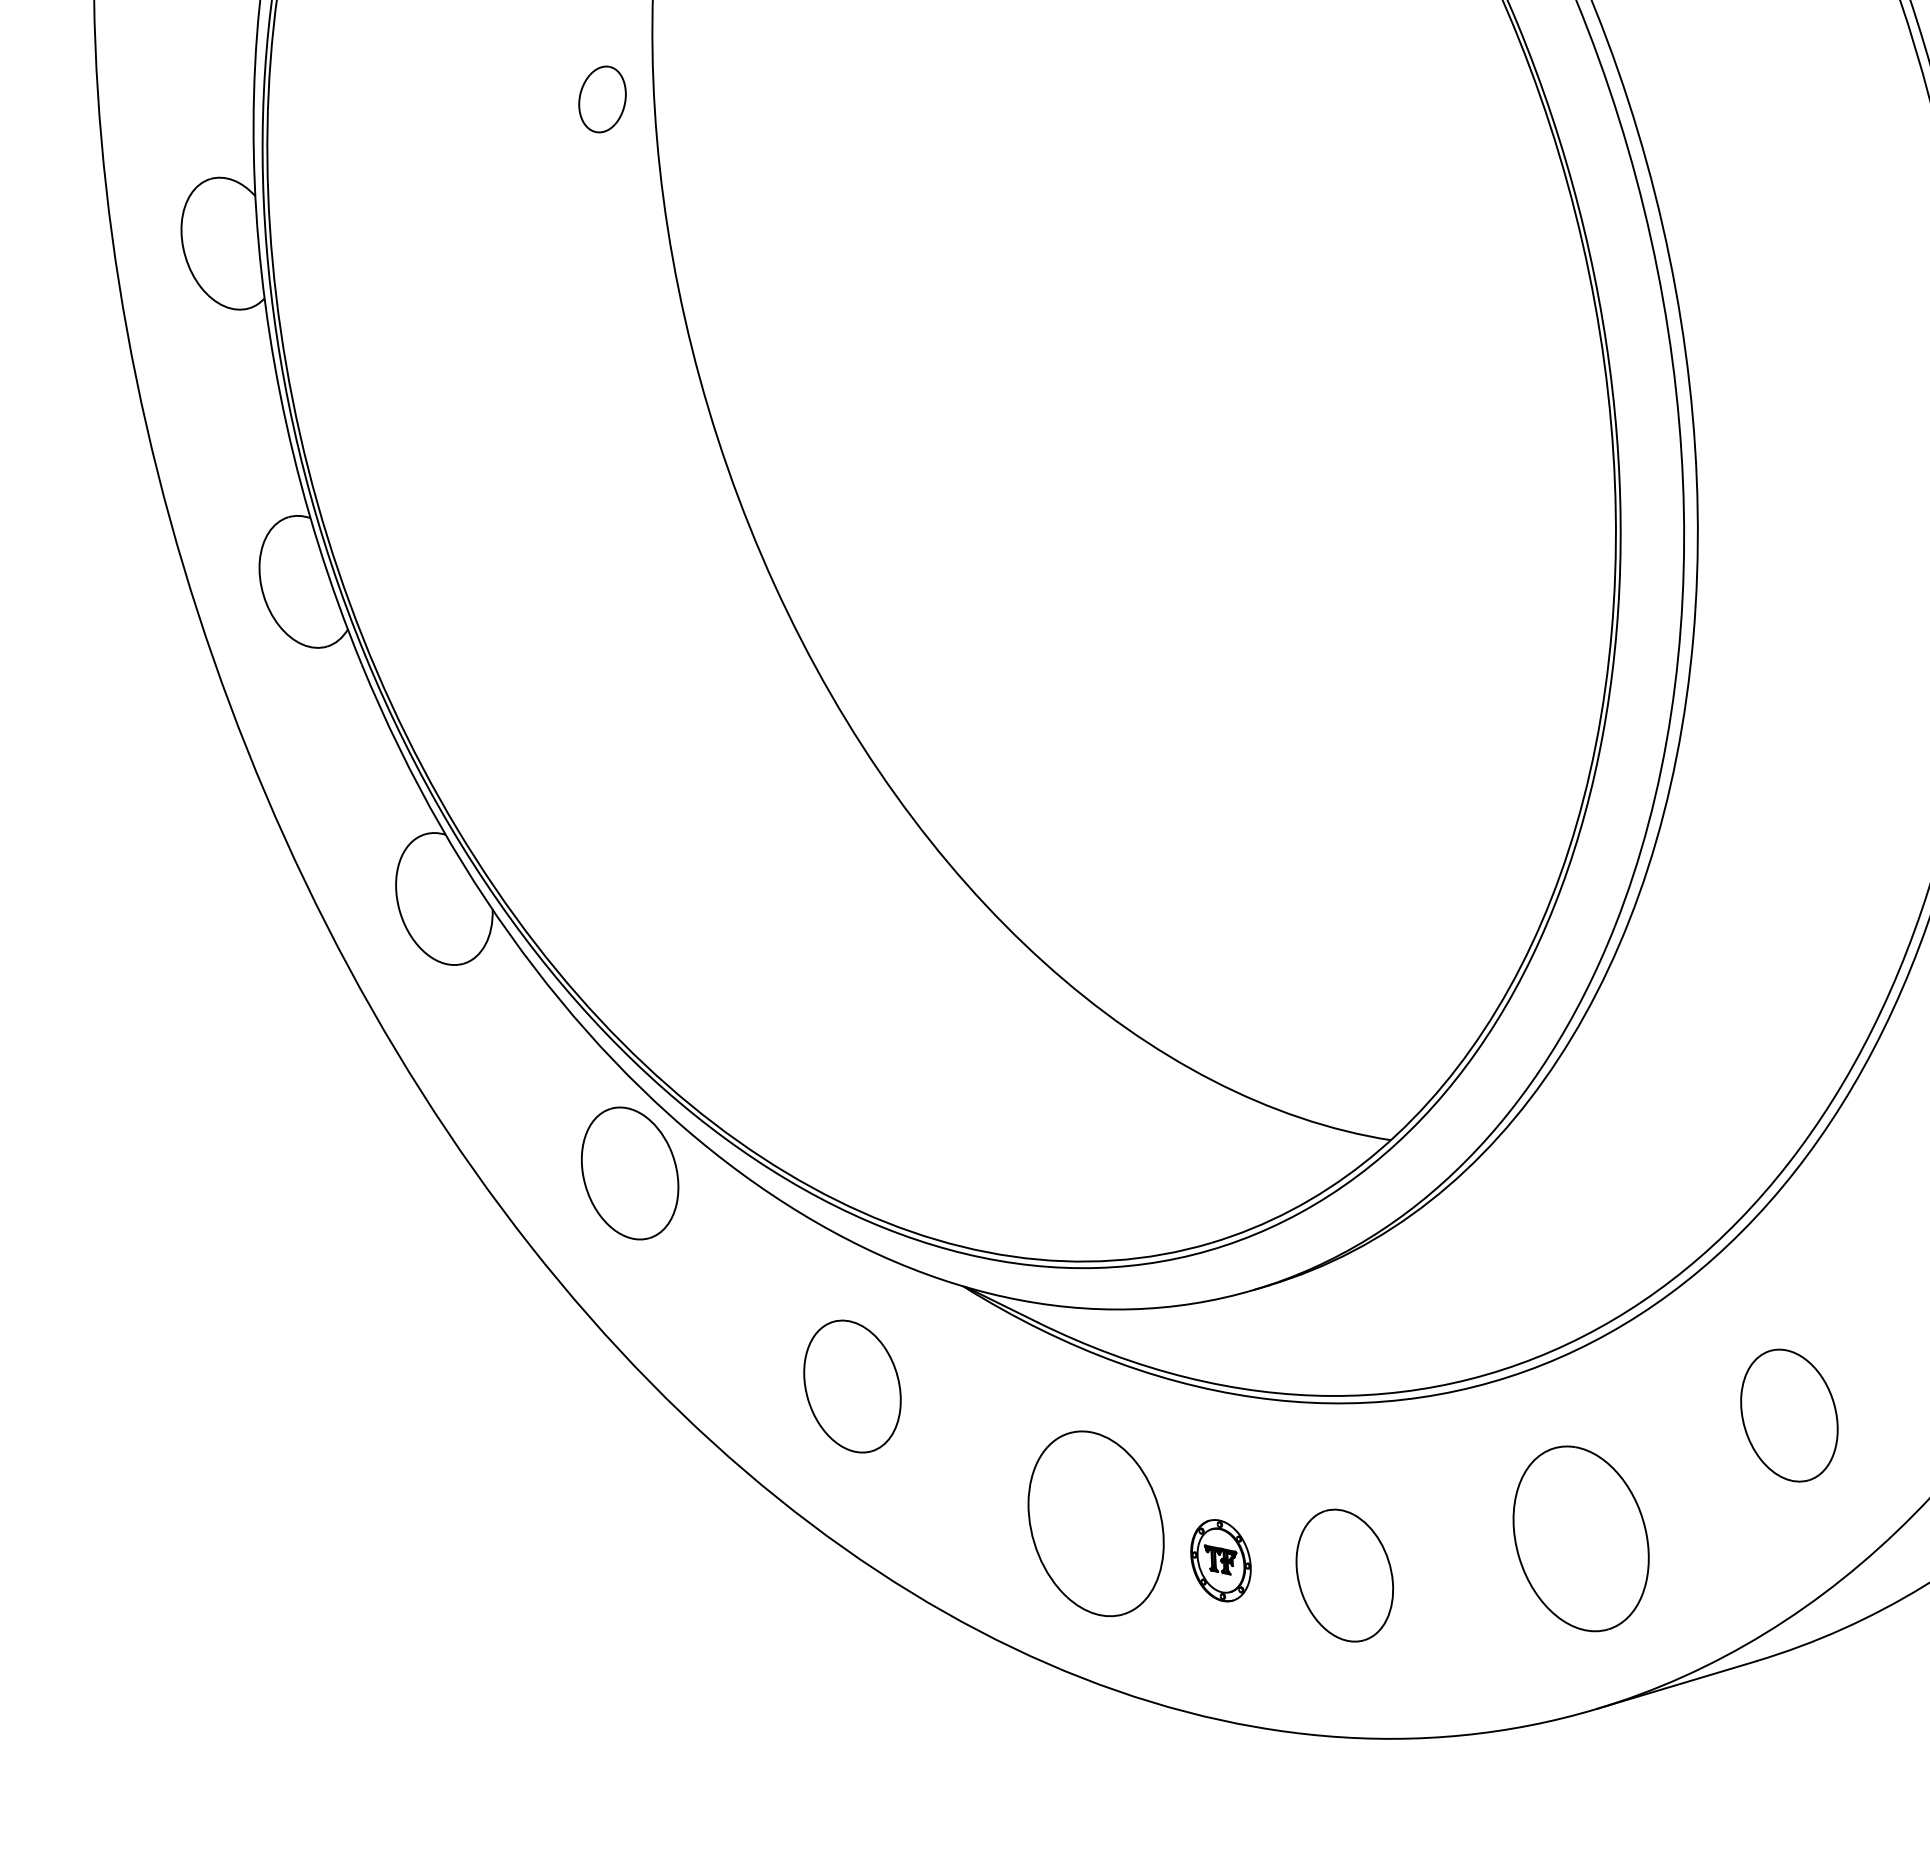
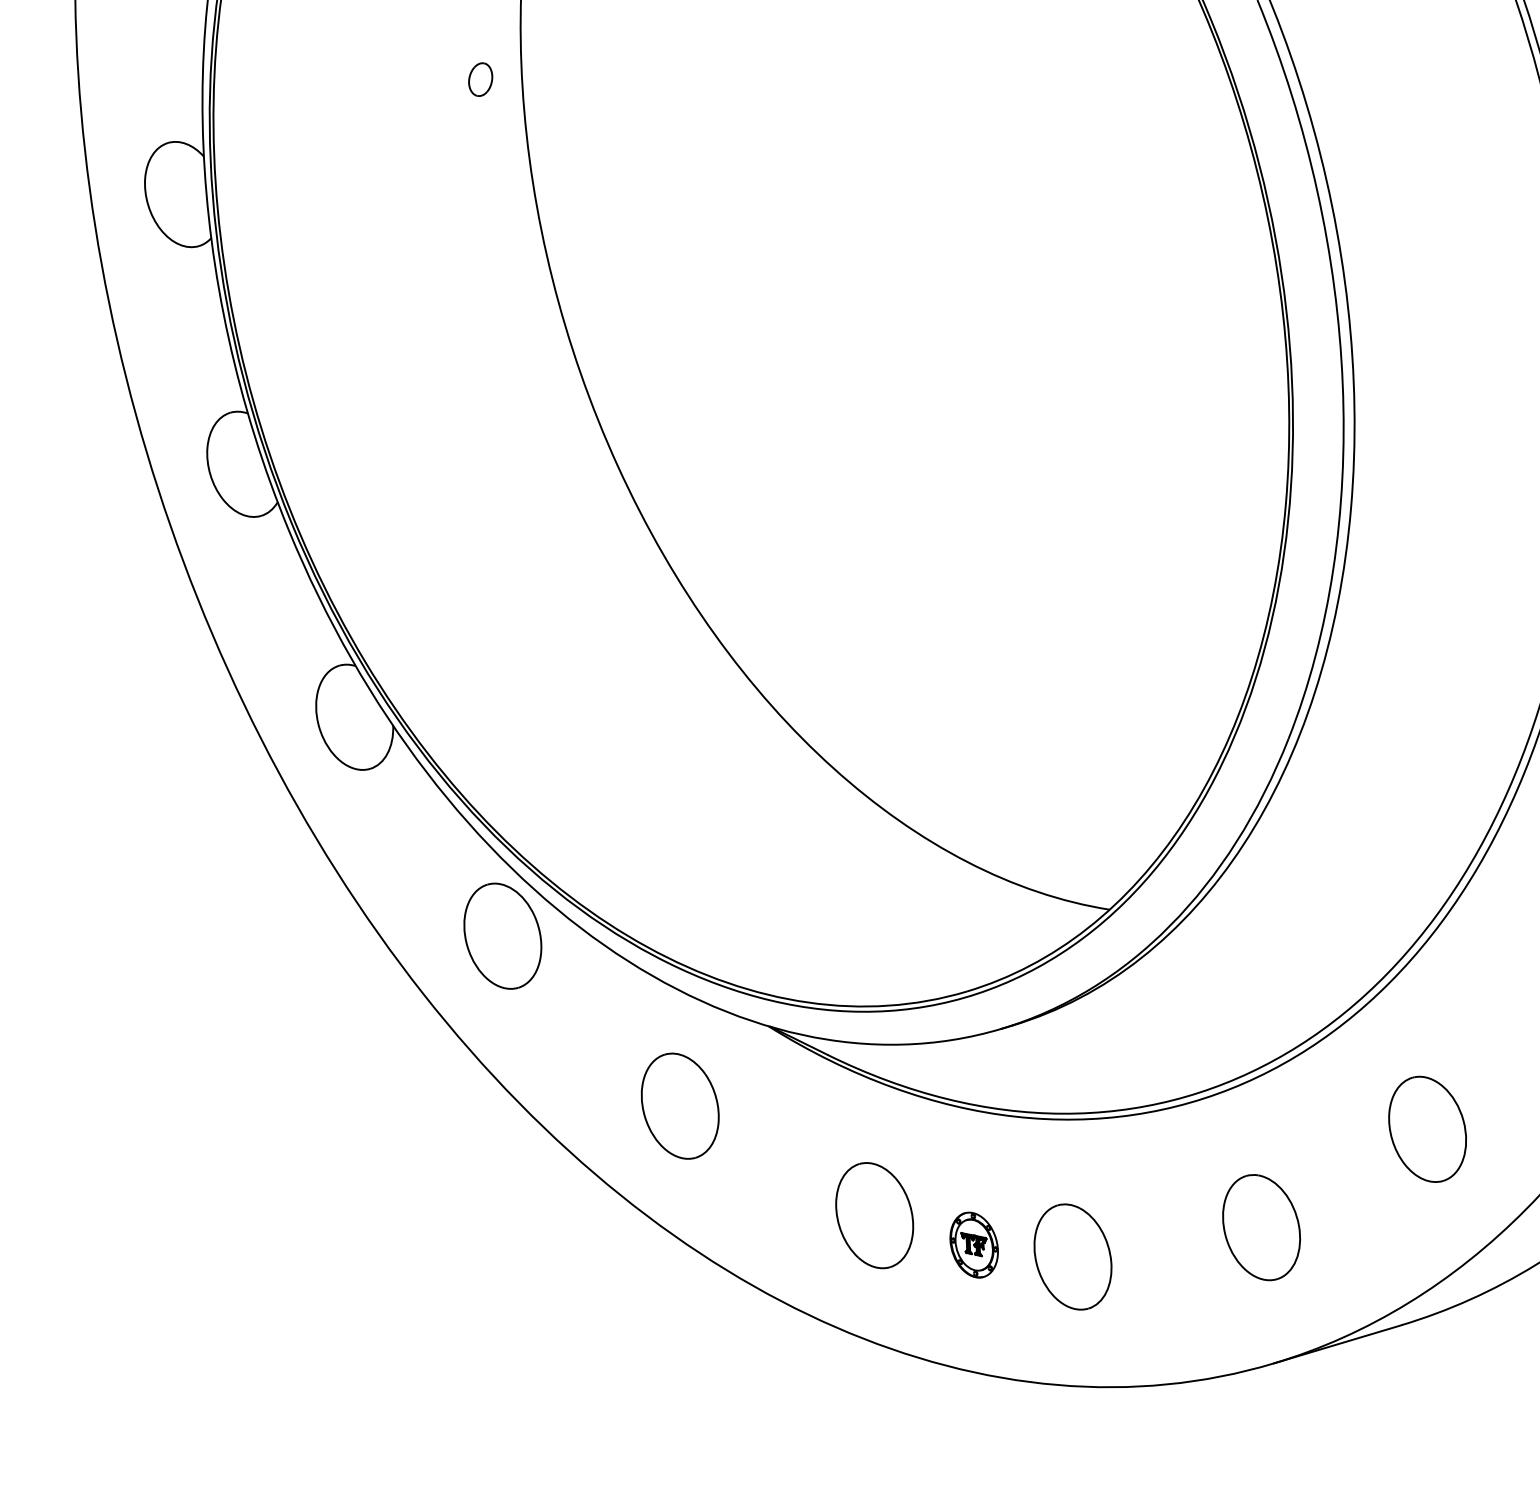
part: (601, 99) -> (480, 79), size x0.62
part: (1096, 1523) -> (874, 1215), size x0.71
part: (1581, 1538) -> (1261, 1227), size x0.71

